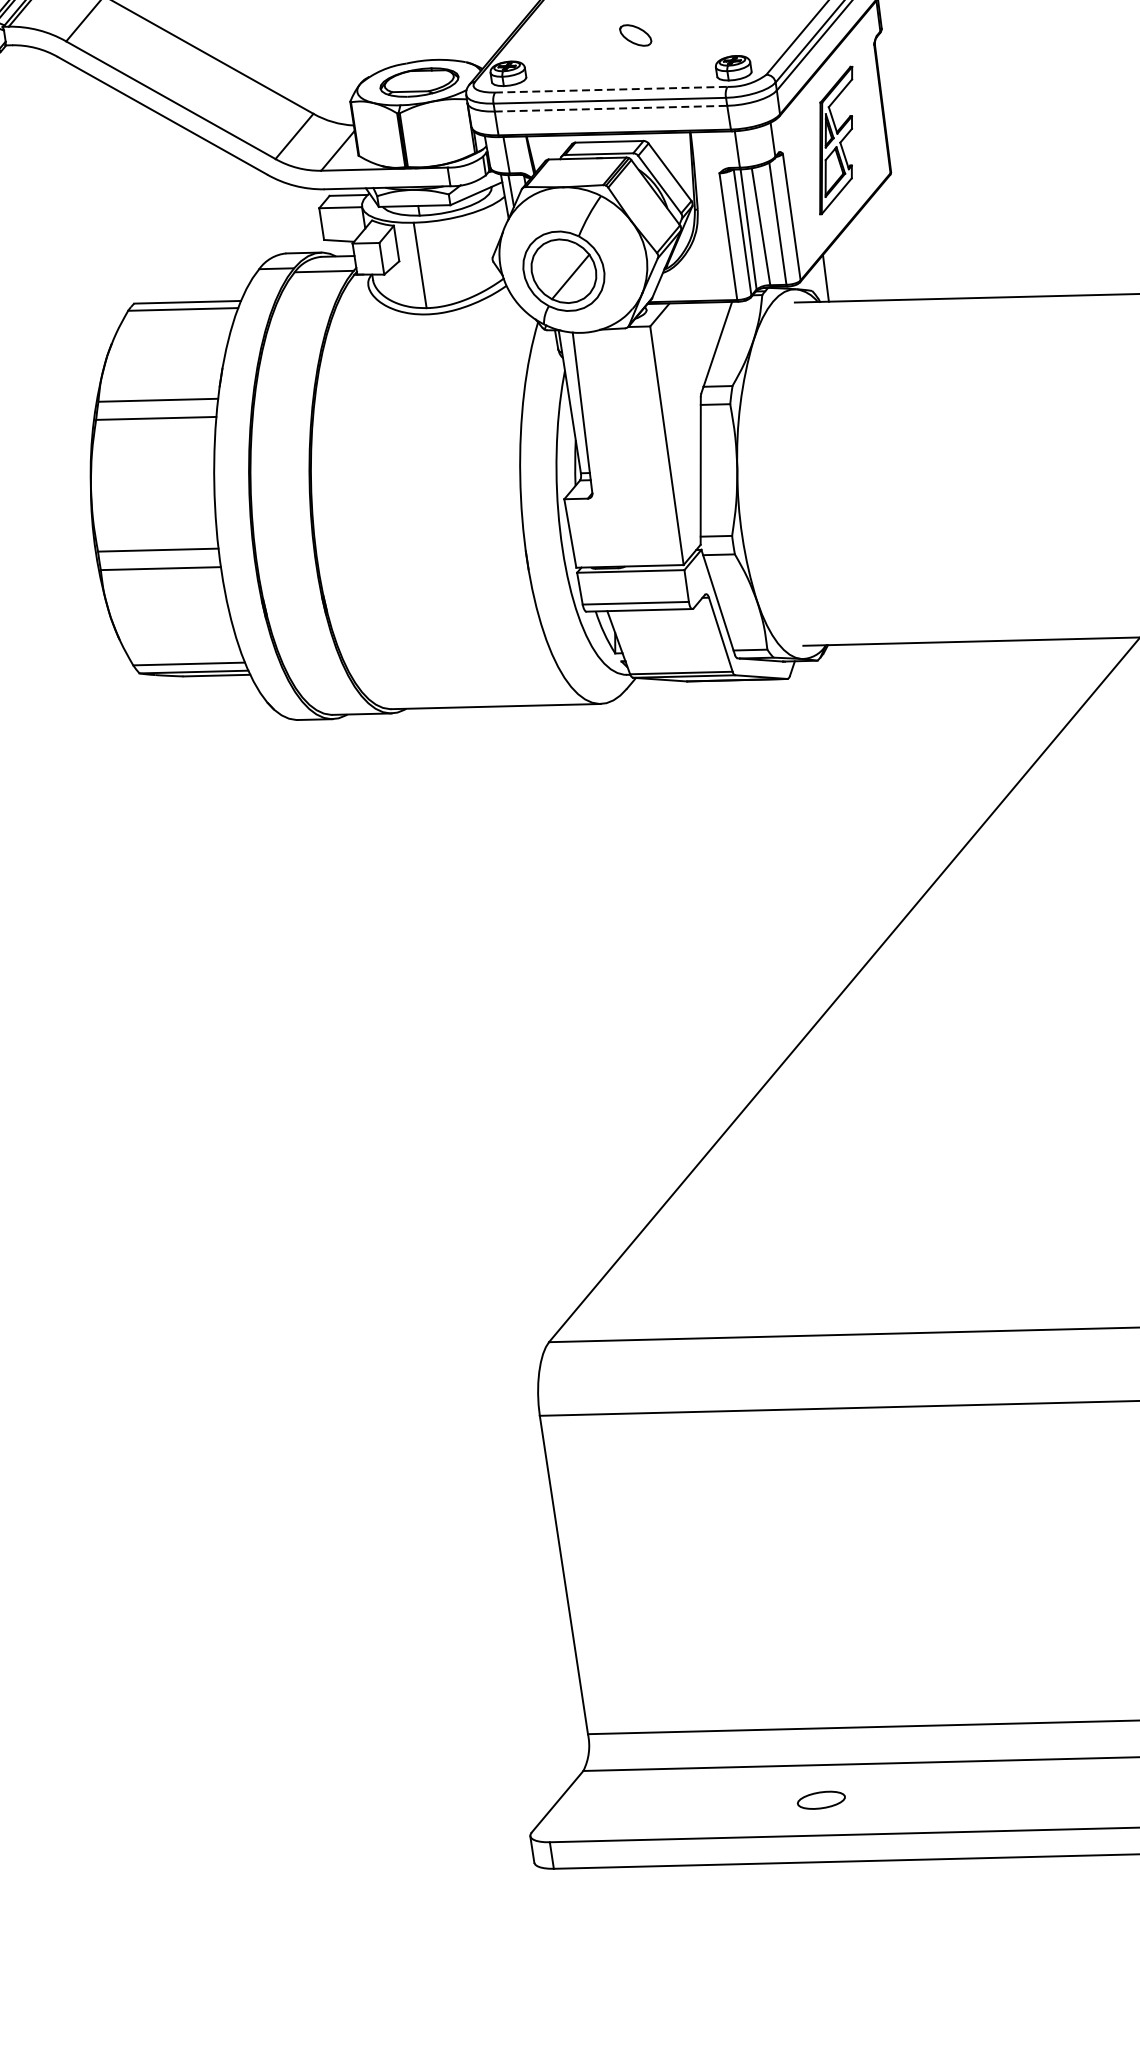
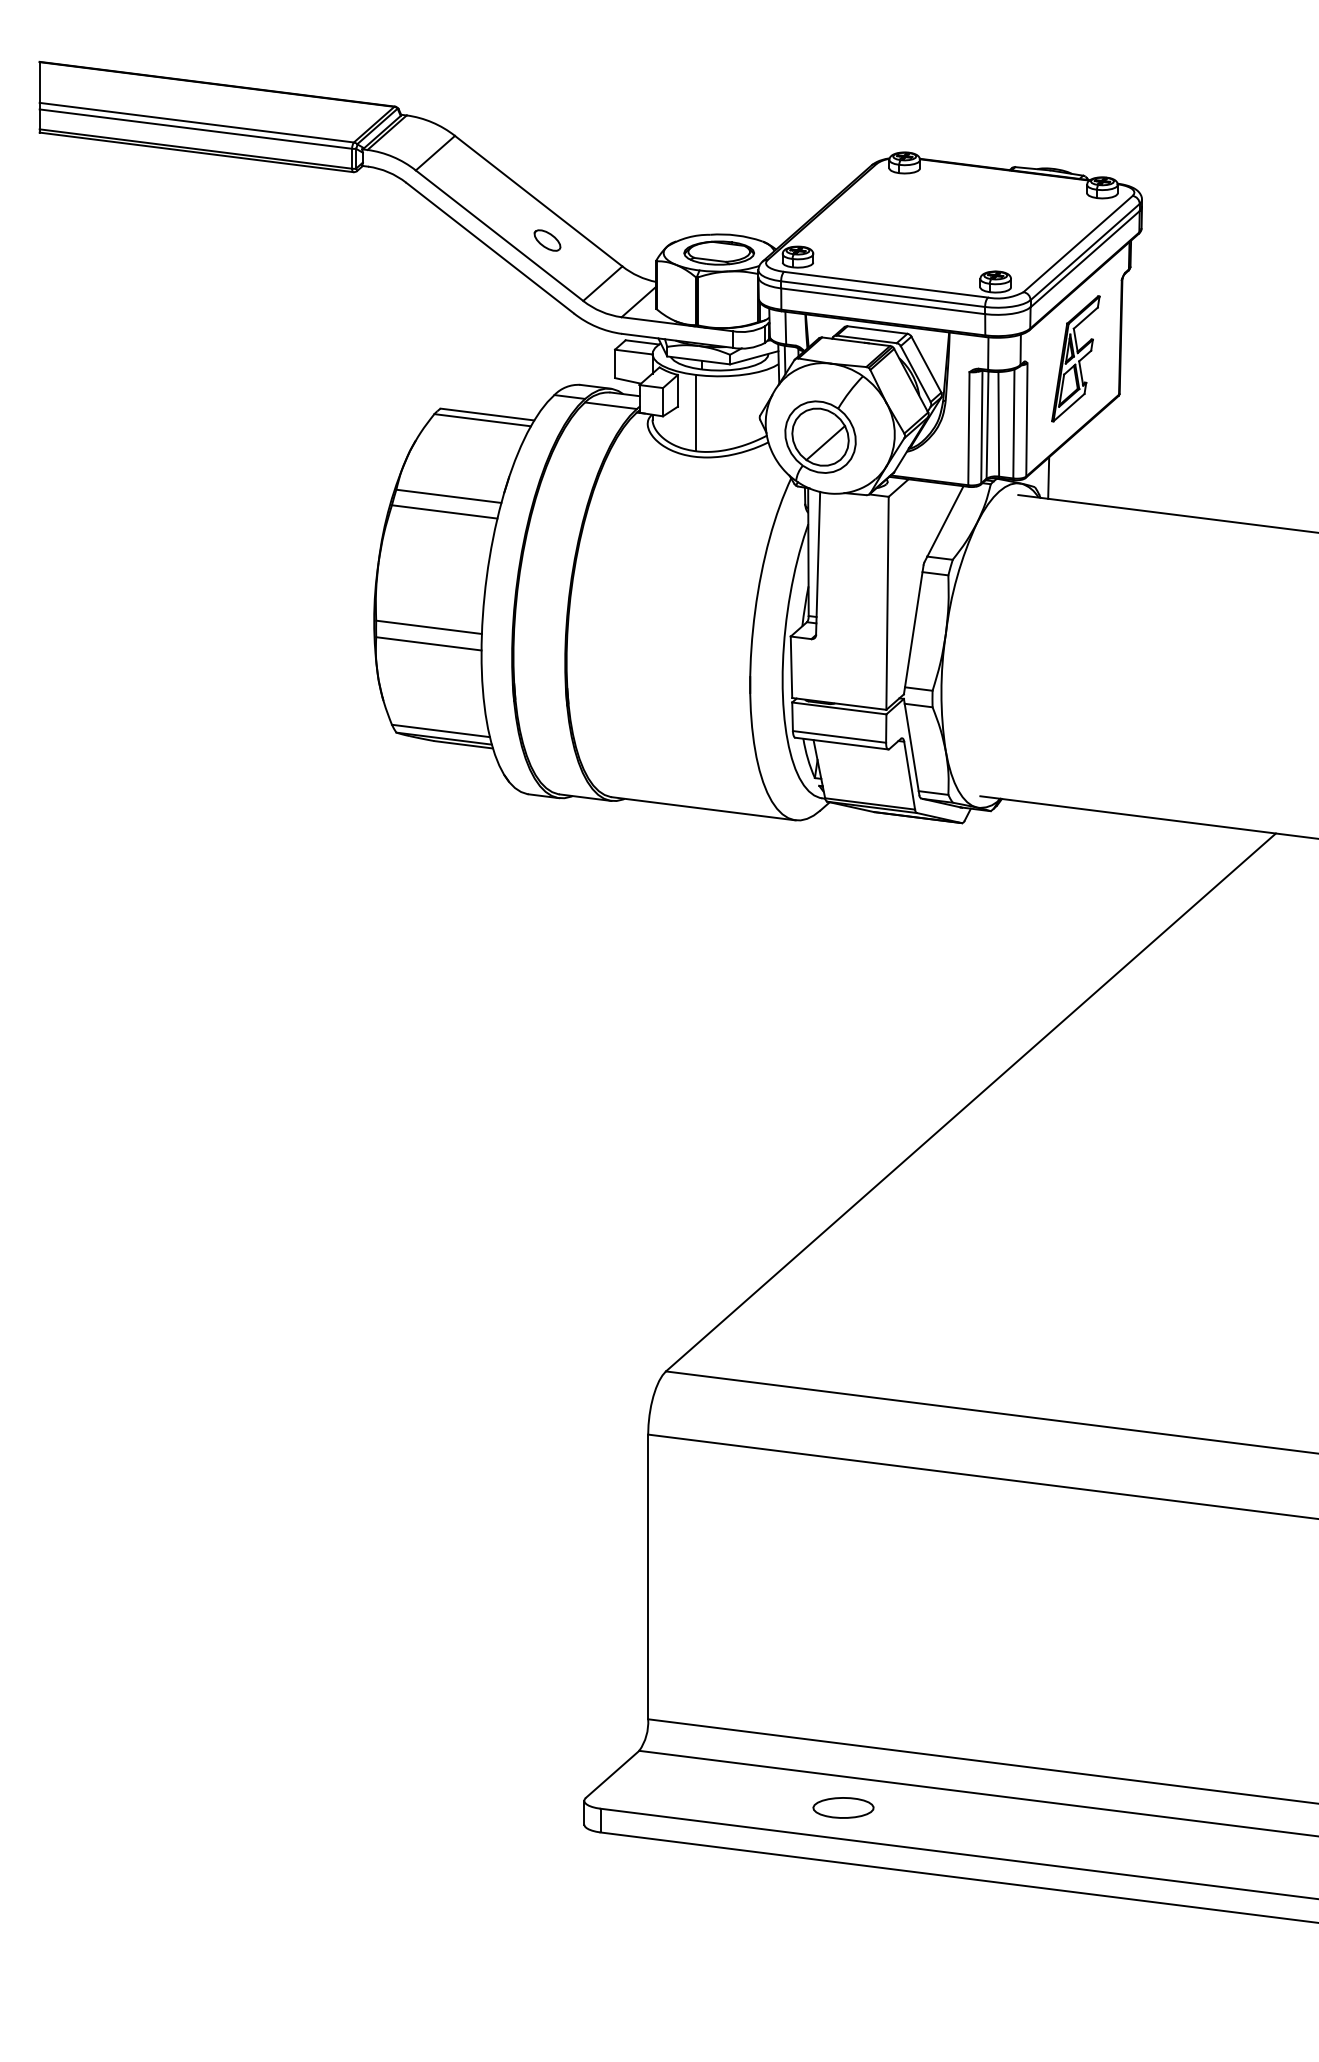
part: (635, 35) -> (547, 240), moved
line: (610, 89) -> (885, 284), dashed -> solid
line: (611, 108) -> (883, 301), dashed -> solid
part: (821, 1799) -> (843, 1807), size x1.43

